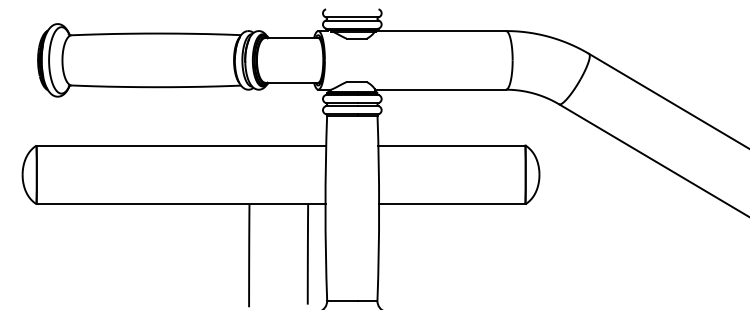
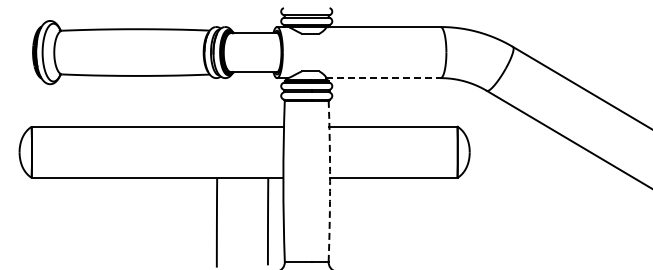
line: (440, 90) -> (383, 78), solid -> dashed
arc: (379, 208) -> (330, 181), solid -> dashed

